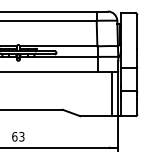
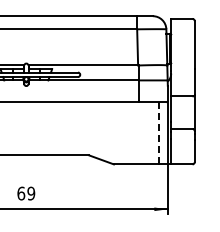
line: (111, 94) -> (158, 133), solid -> dashed
text: (22, 136) -> (31, 193), 63 -> 69

